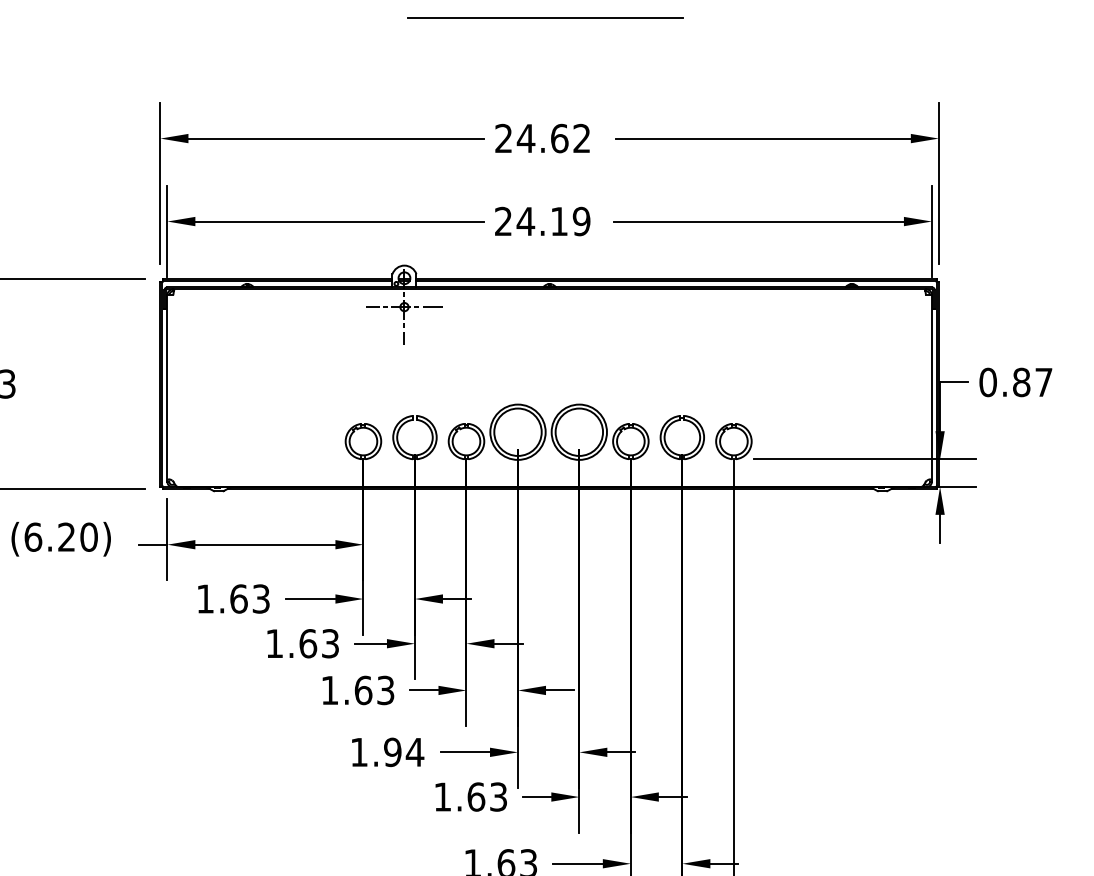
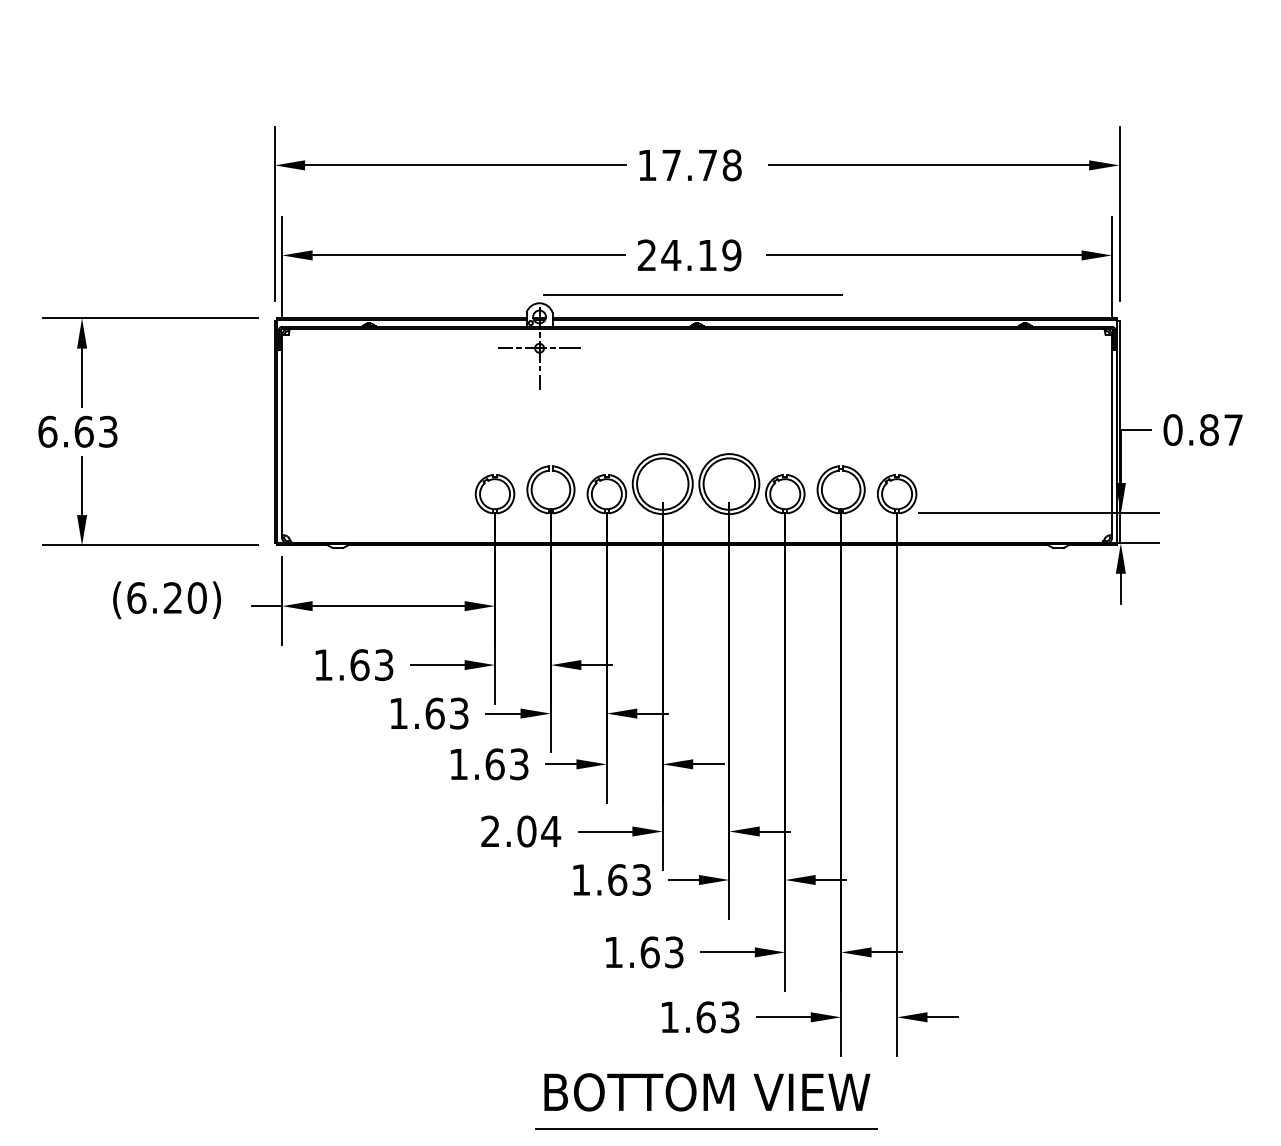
line: (545, 17) -> (692, 294), moved
text: (542, 138) -> (689, 165), 24.62 -> 17.78
text: (375, 752) -> (508, 831), 1.94 -> 2.04

